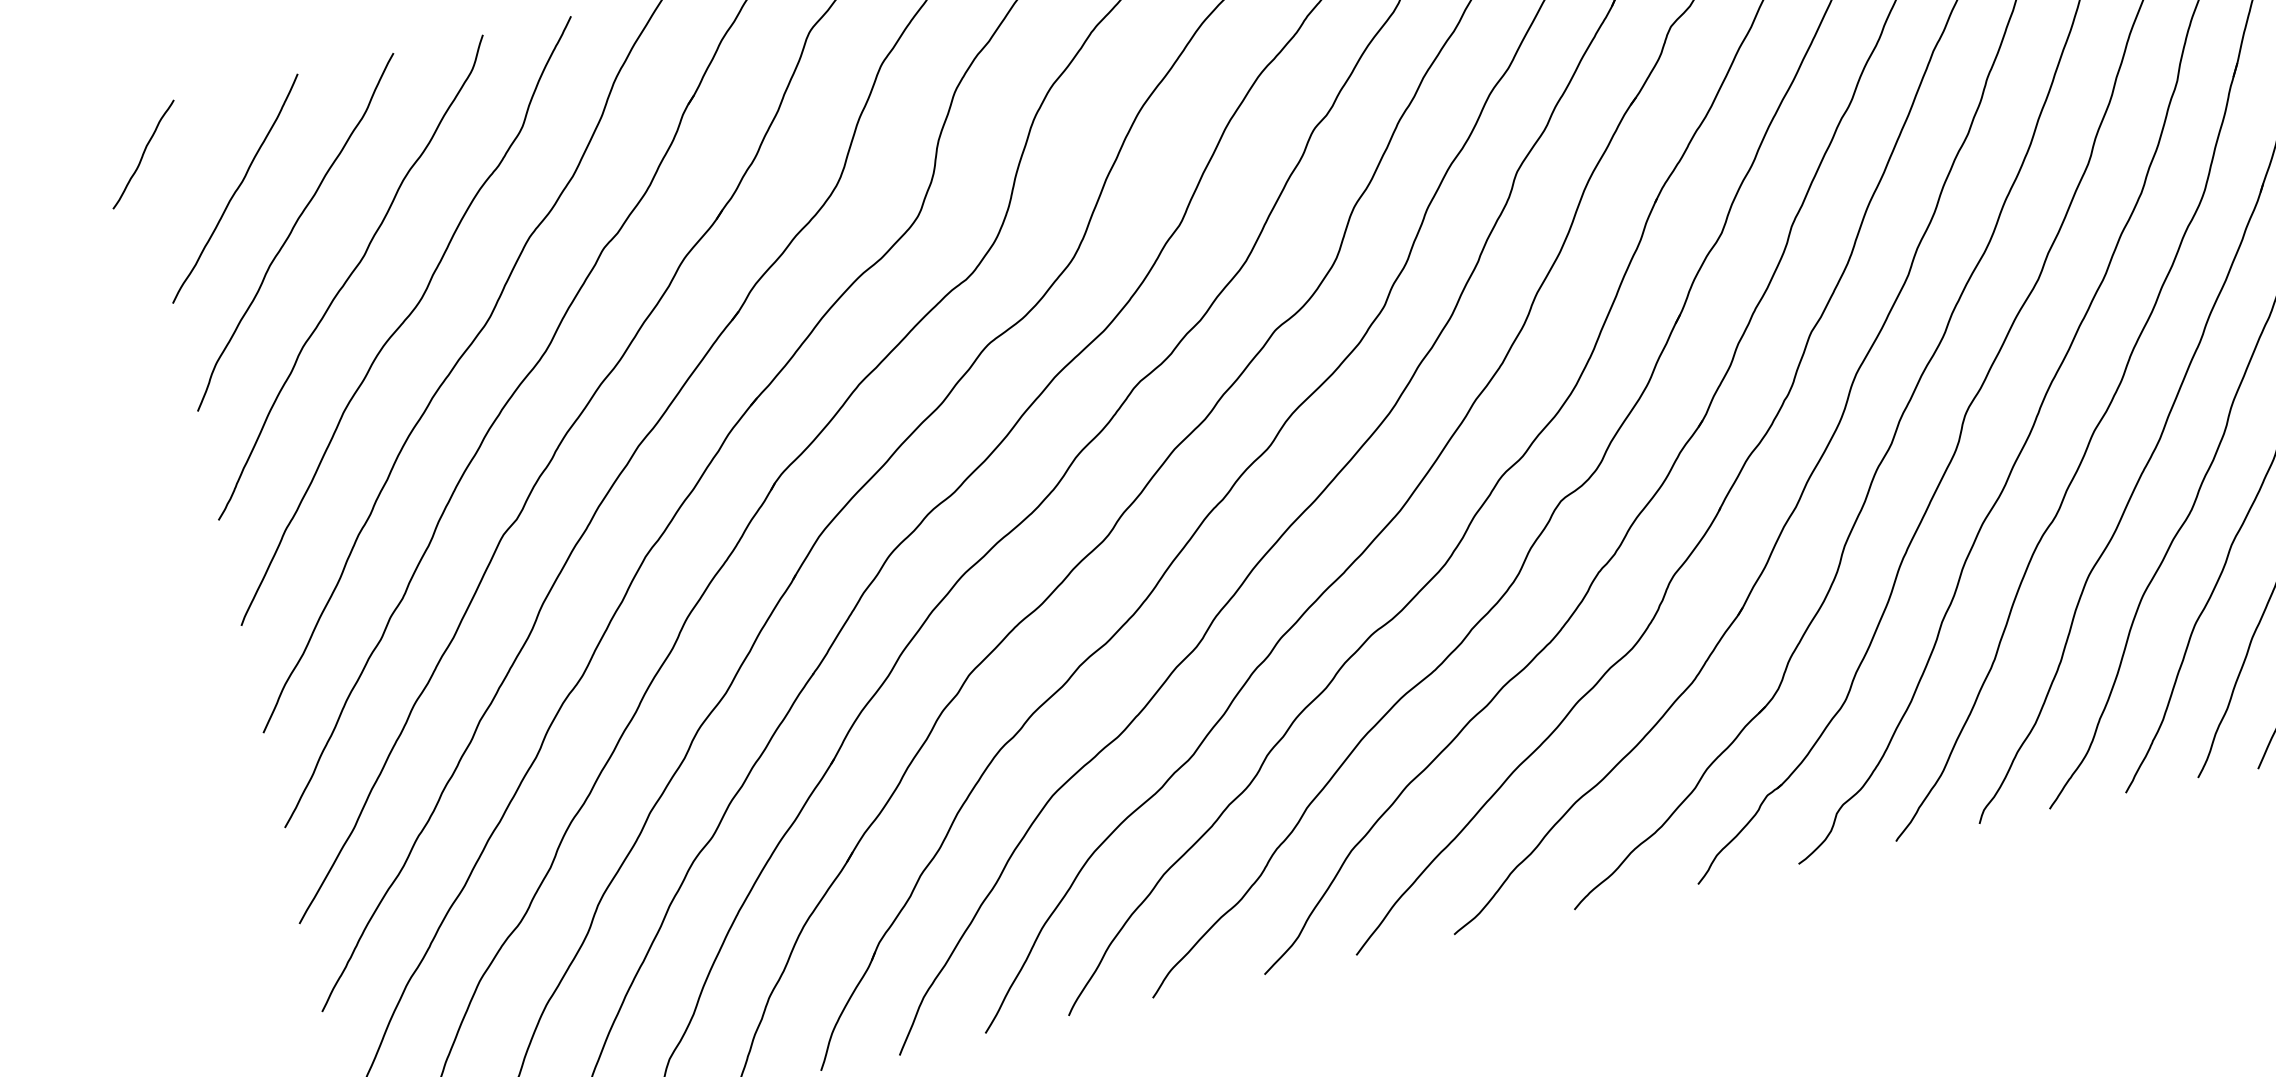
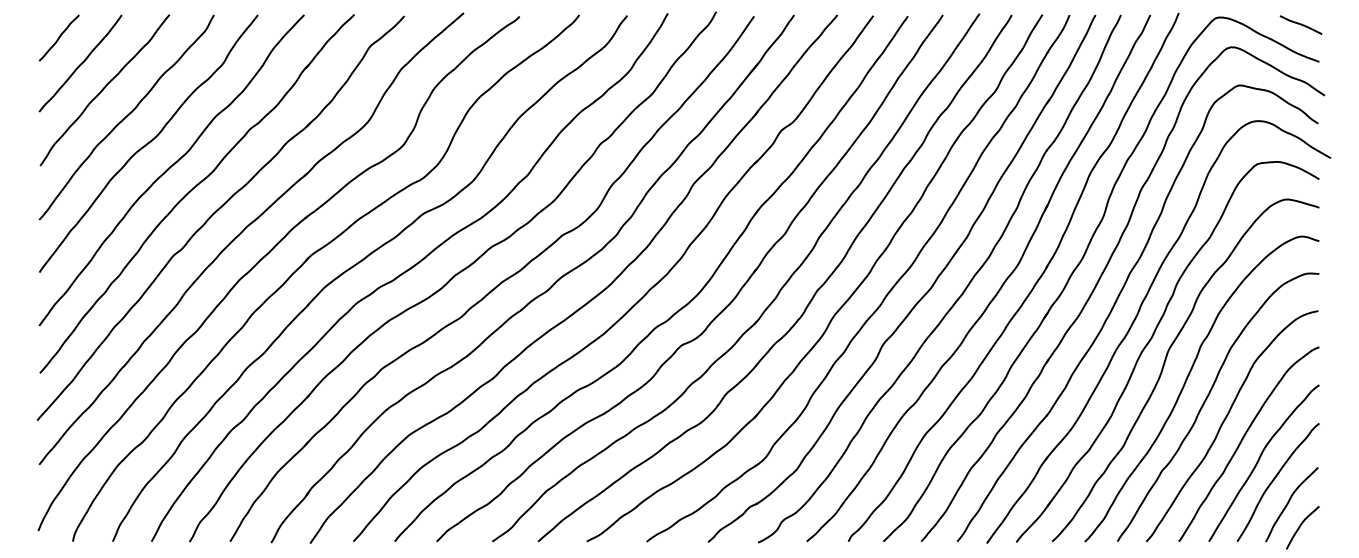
curve: (141, 153) -> (58, 37), moved

